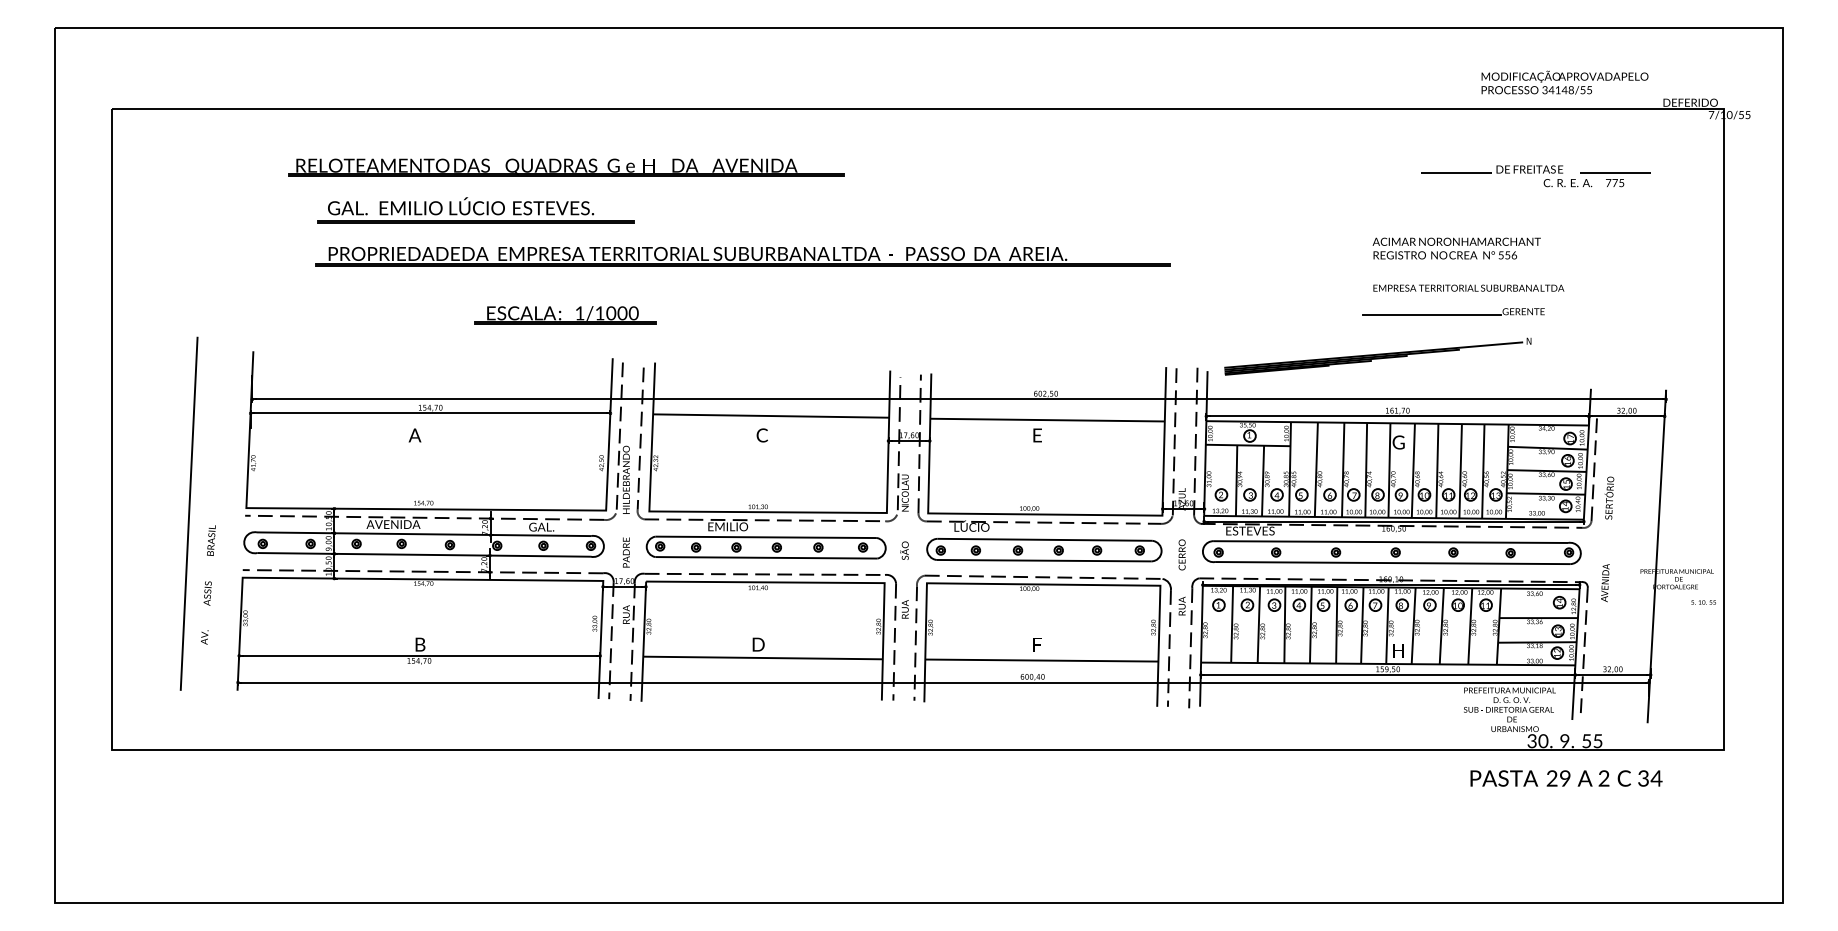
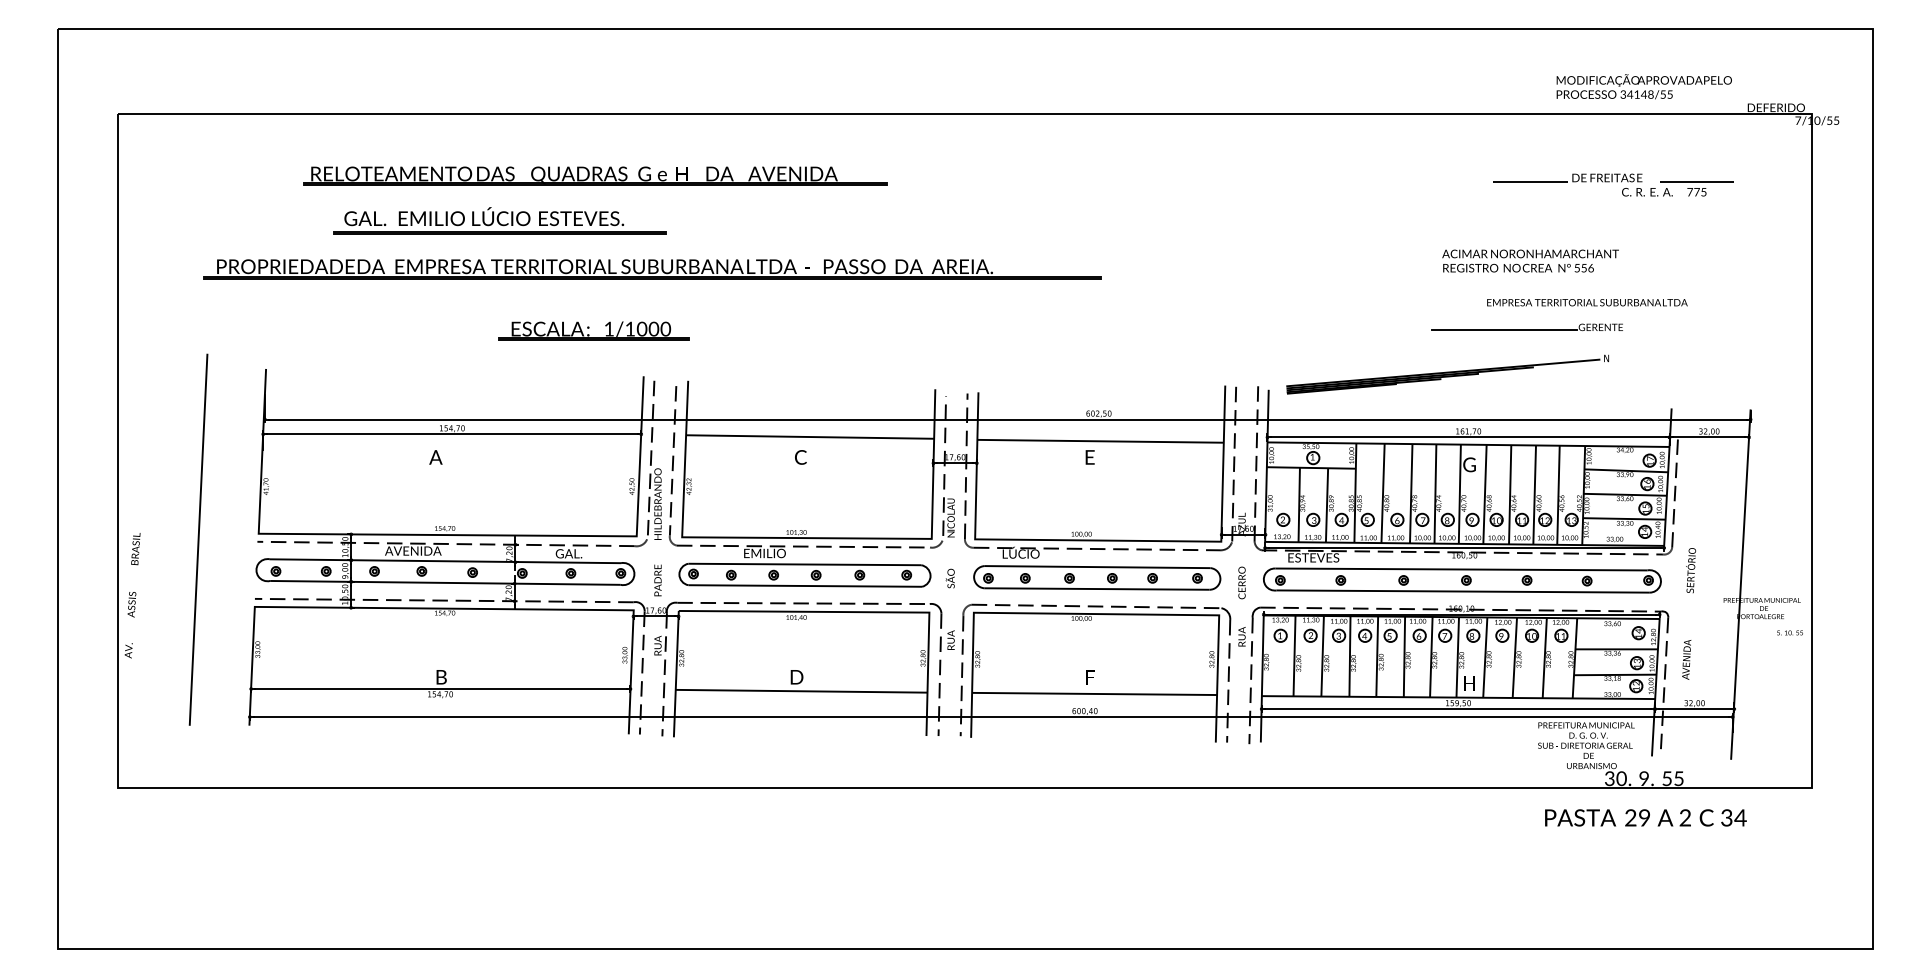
part: (742, 256) -> (651, 269), moved
text: (1468, 287) -> (1587, 301), moved
text: (1607, 539) -> (1688, 614), moved
text: (208, 584) -> (132, 595), moved

